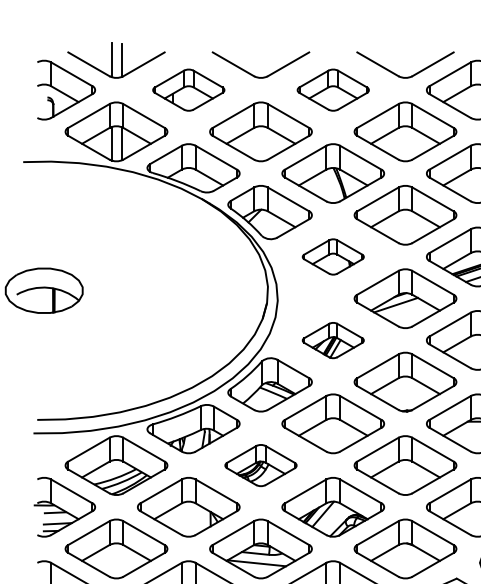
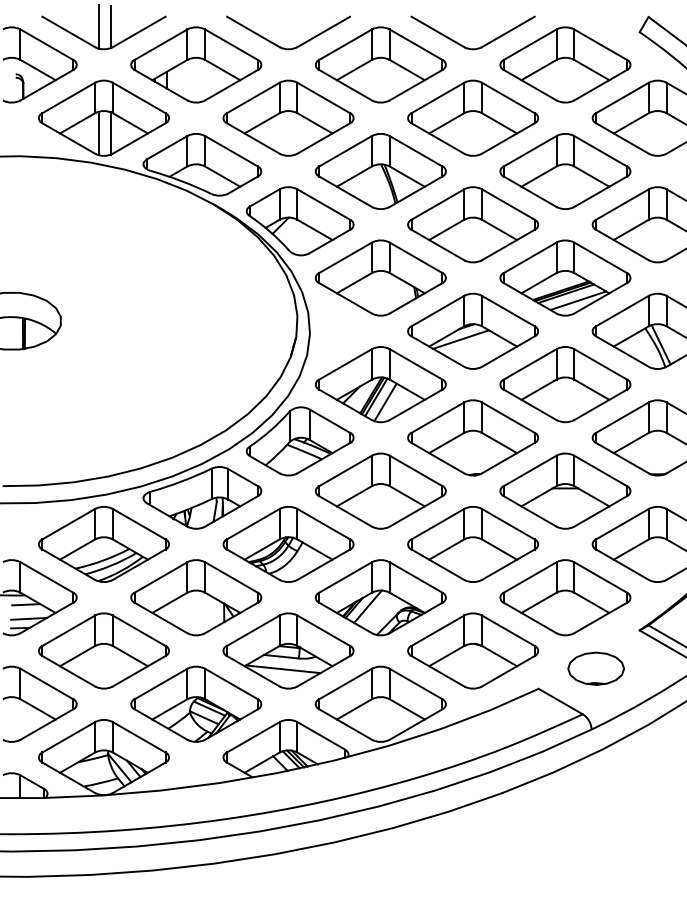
part: (188, 89) -> (196, 64), size x1.43
part: (332, 89) -> (380, 64), size x1.43
part: (332, 256) -> (380, 277), size x1.67
part: (332, 340) -> (380, 384), size x1.67
part: (260, 465) -> (288, 544), size x1.43

